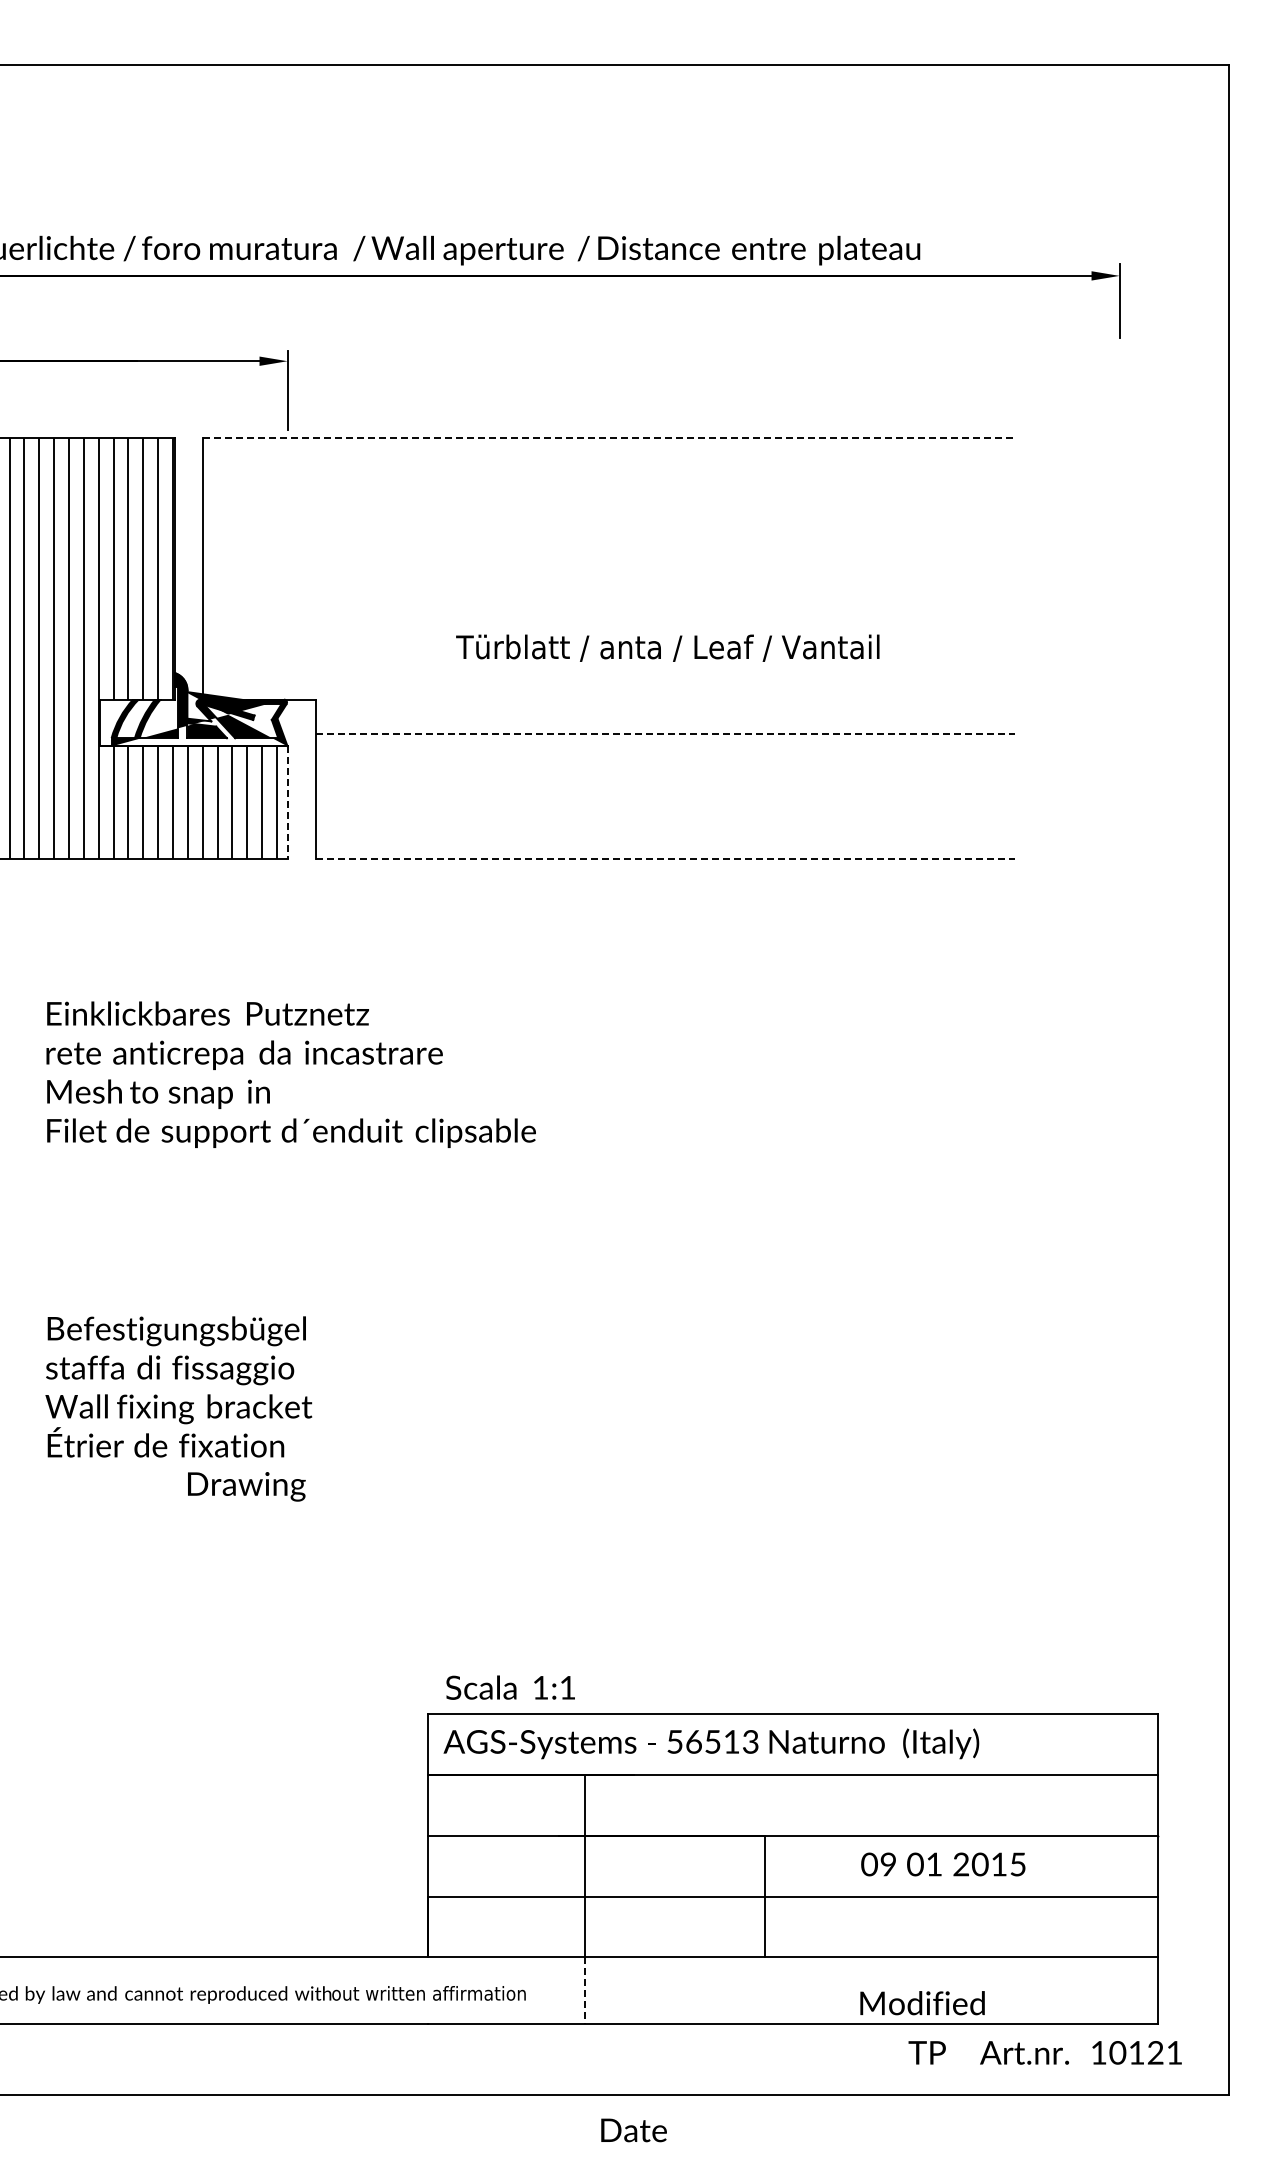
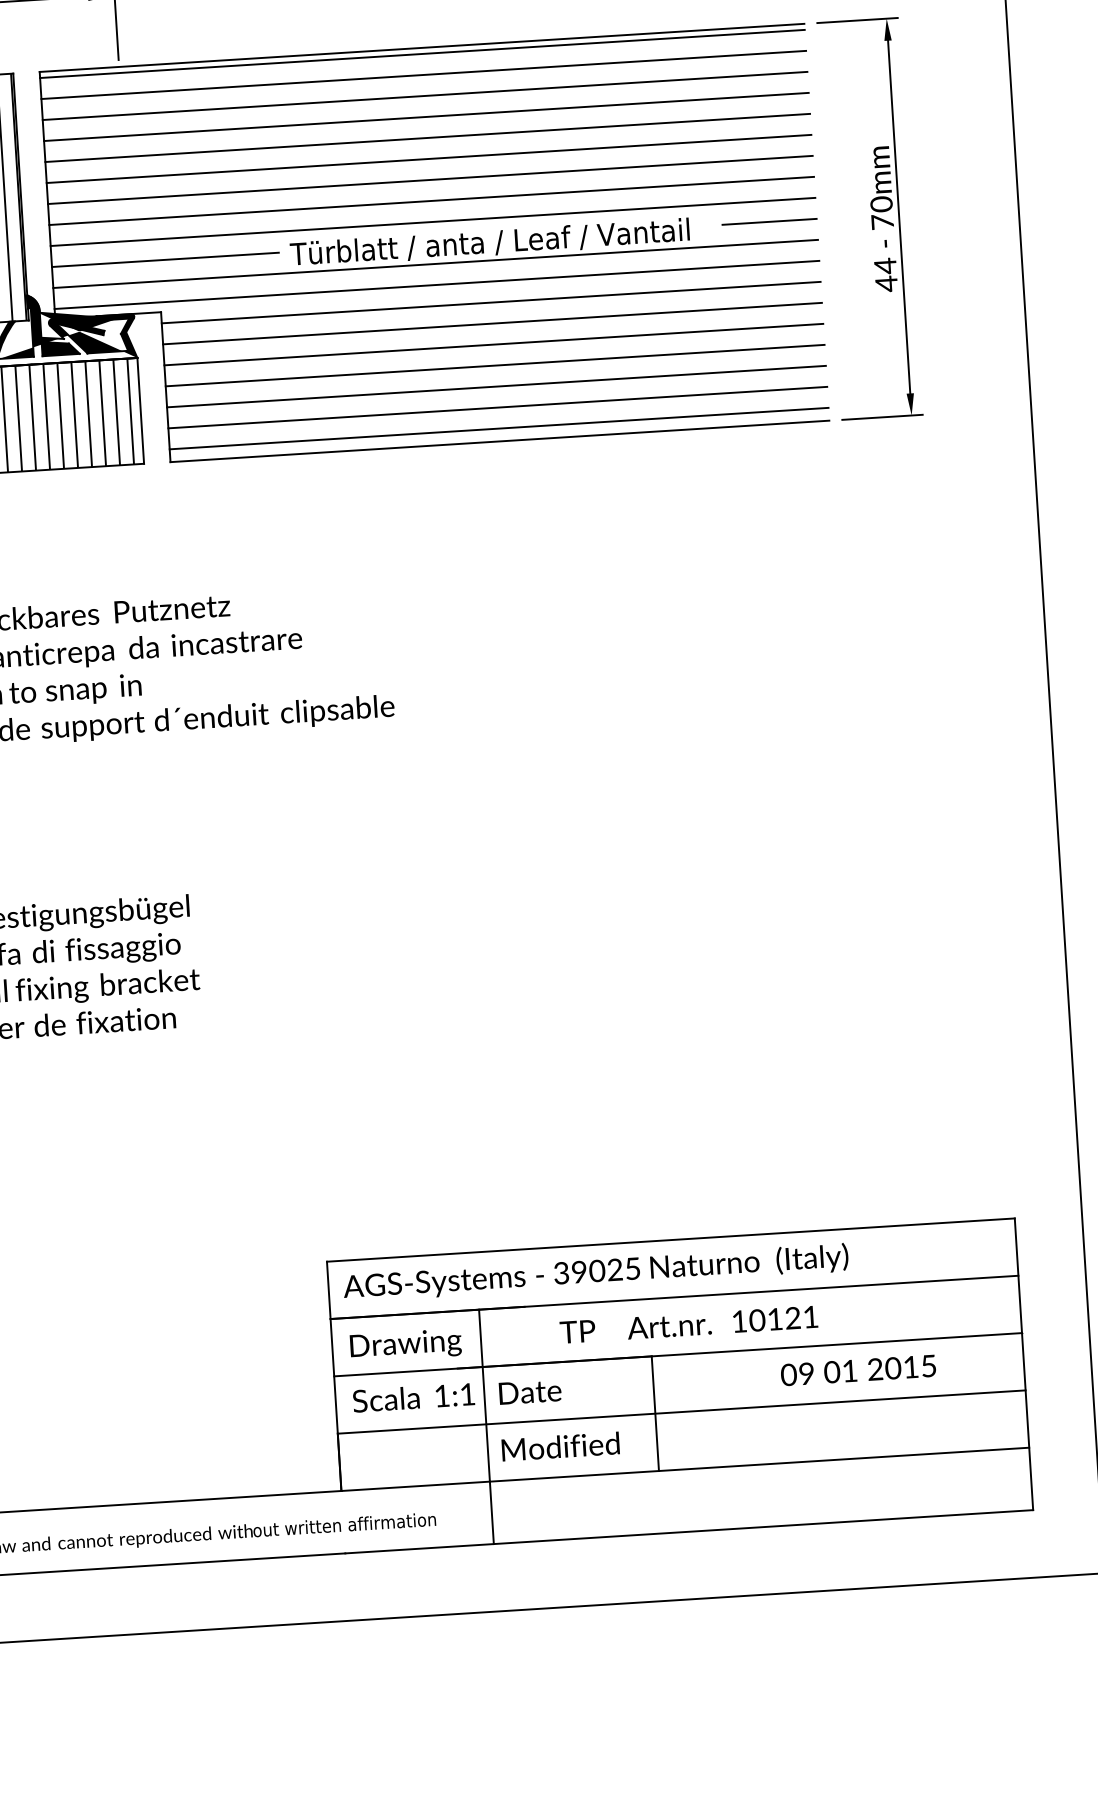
line: (609, 437) -> (422, 47), dashed -> solid
line: (608, 444) -> (421, 54), added
line: (608, 466) -> (423, 75), added
line: (608, 488) -> (424, 95), added
line: (608, 510) -> (425, 116), added
line: (608, 533) -> (427, 138), added
line: (608, 555) -> (428, 159), added
line: (608, 577) -> (429, 179), added
line: (608, 600) -> (431, 201), added
line: (608, 622) -> (432, 222), added
line: (323, 644) -> (165, 259), added
line: (964, 644) -> (769, 221), added
part: (1071, 648) -> (870, 219), added
line: (608, 666) -> (435, 263), added
line: (608, 689) -> (436, 285), added
line: (664, 711) -> (490, 302), added
line: (665, 733) -> (492, 323), dashed -> solid
line: (664, 755) -> (493, 344), added
line: (664, 778) -> (494, 365), added
line: (664, 800) -> (495, 386), added
line: (287, 803) -> (140, 411), dashed -> solid
line: (664, 822) -> (497, 407), added
line: (664, 845) -> (498, 429), added
line: (665, 858) -> (500, 441), dashed -> solid
text: (246, 1486) -> (405, 1345), moved
text: (510, 1687) -> (413, 1397), moved
text: (712, 1741) -> (596, 1270), 56513 -> 39025
text: (943, 1864) -> (858, 1370), moved
line: (585, 1991) -> (491, 1513), dashed -> solid
text: (922, 2003) -> (560, 1446), moved
text: (1044, 2052) -> (688, 1324), moved
text: (633, 2130) -> (529, 1392), moved

